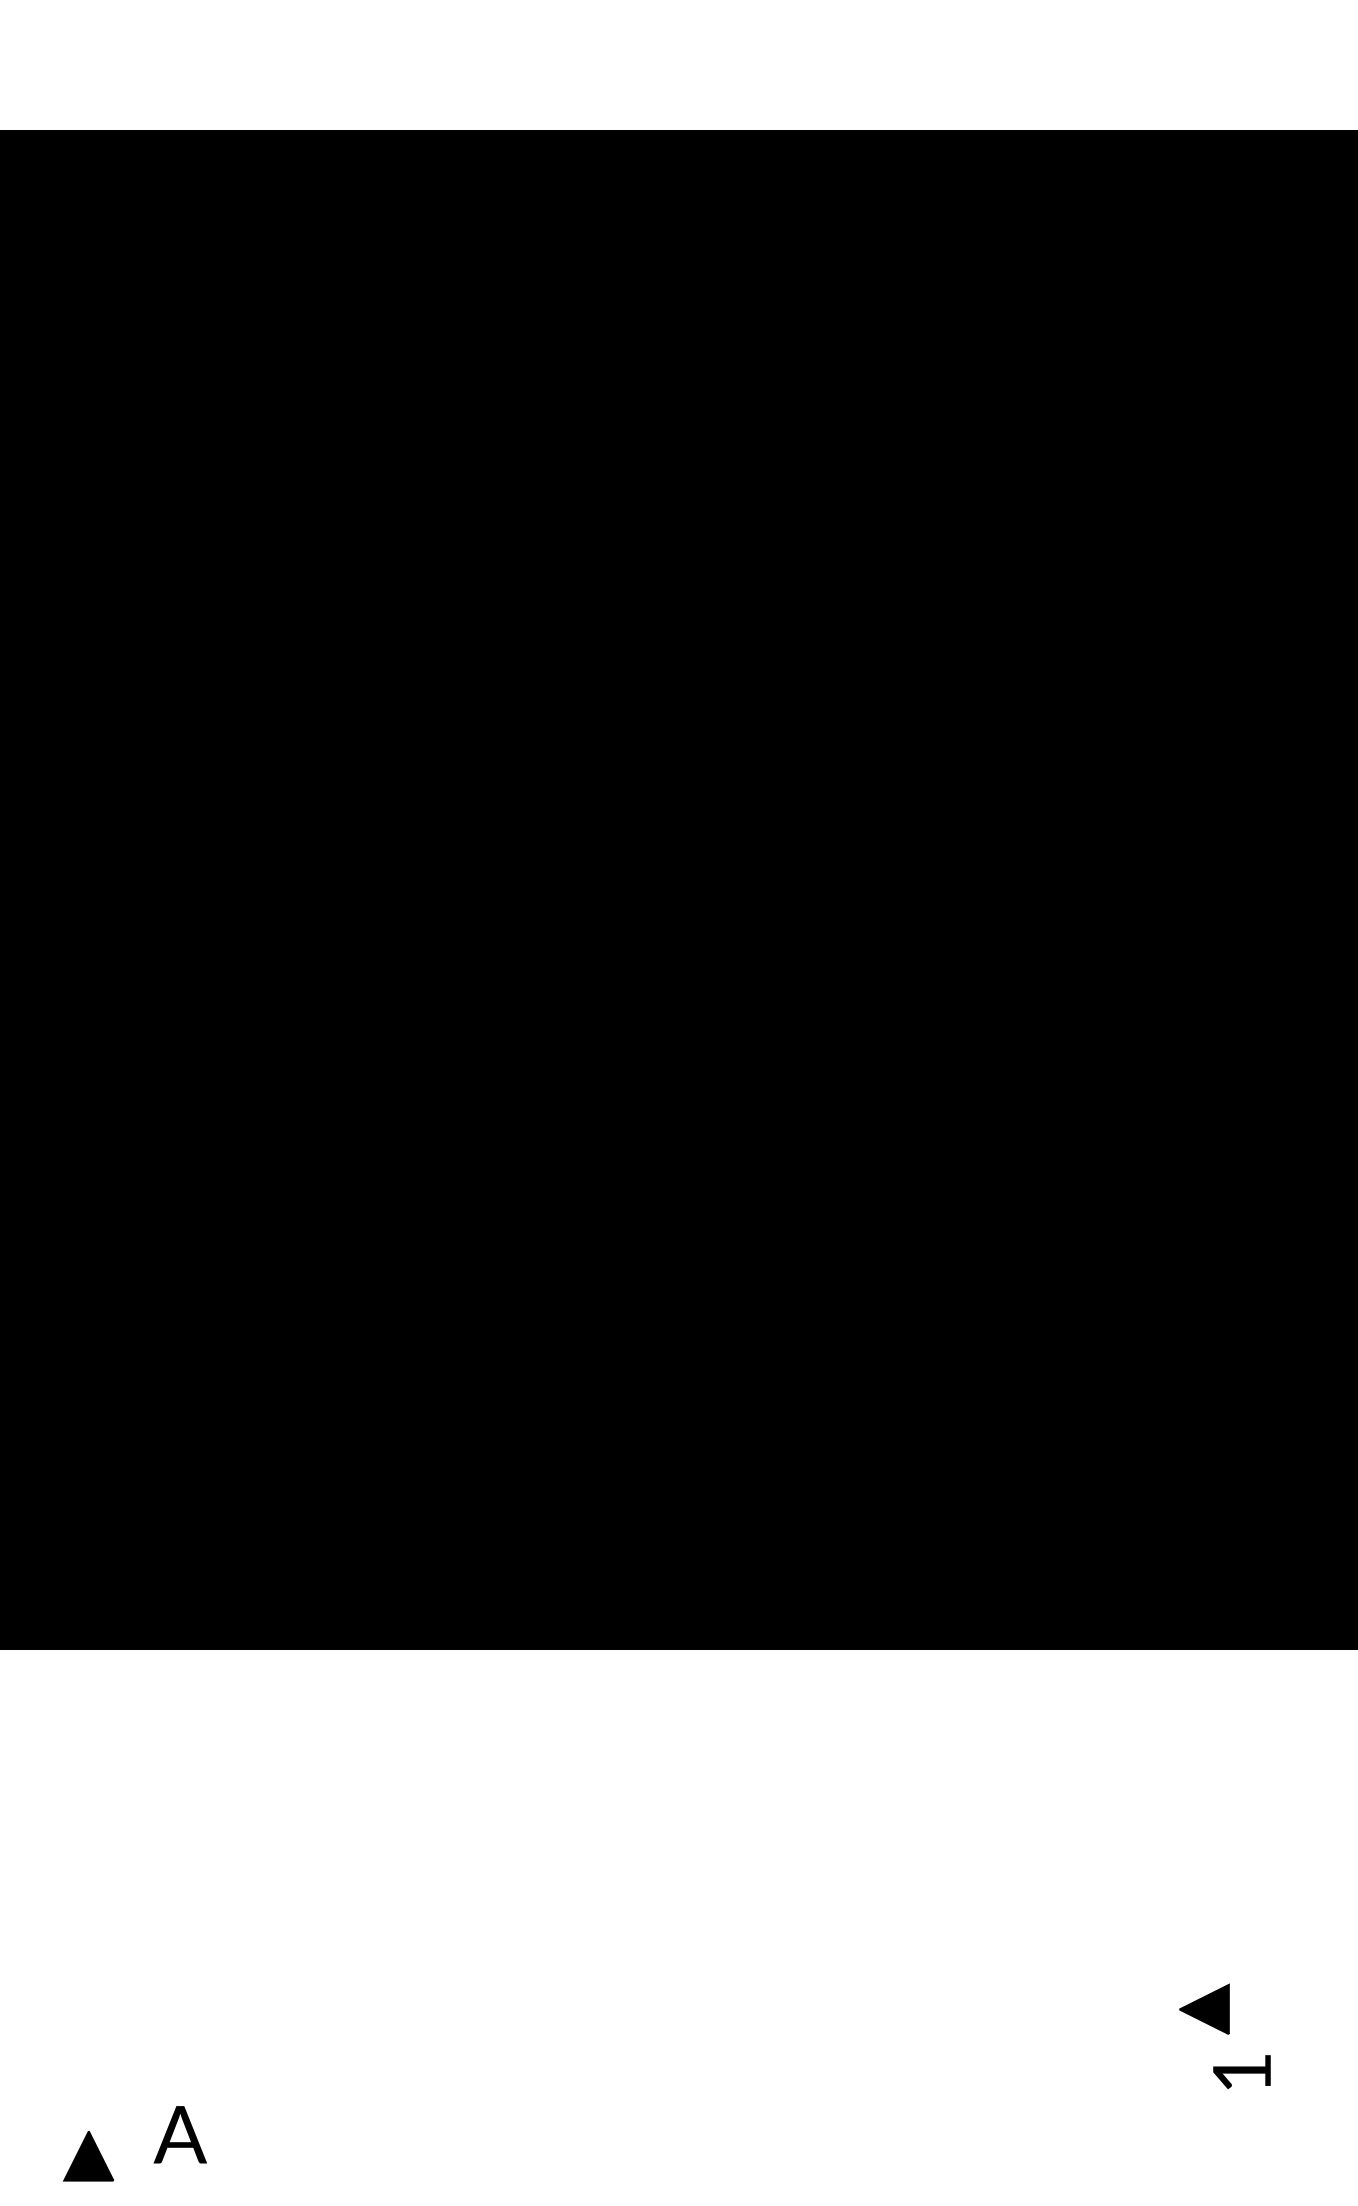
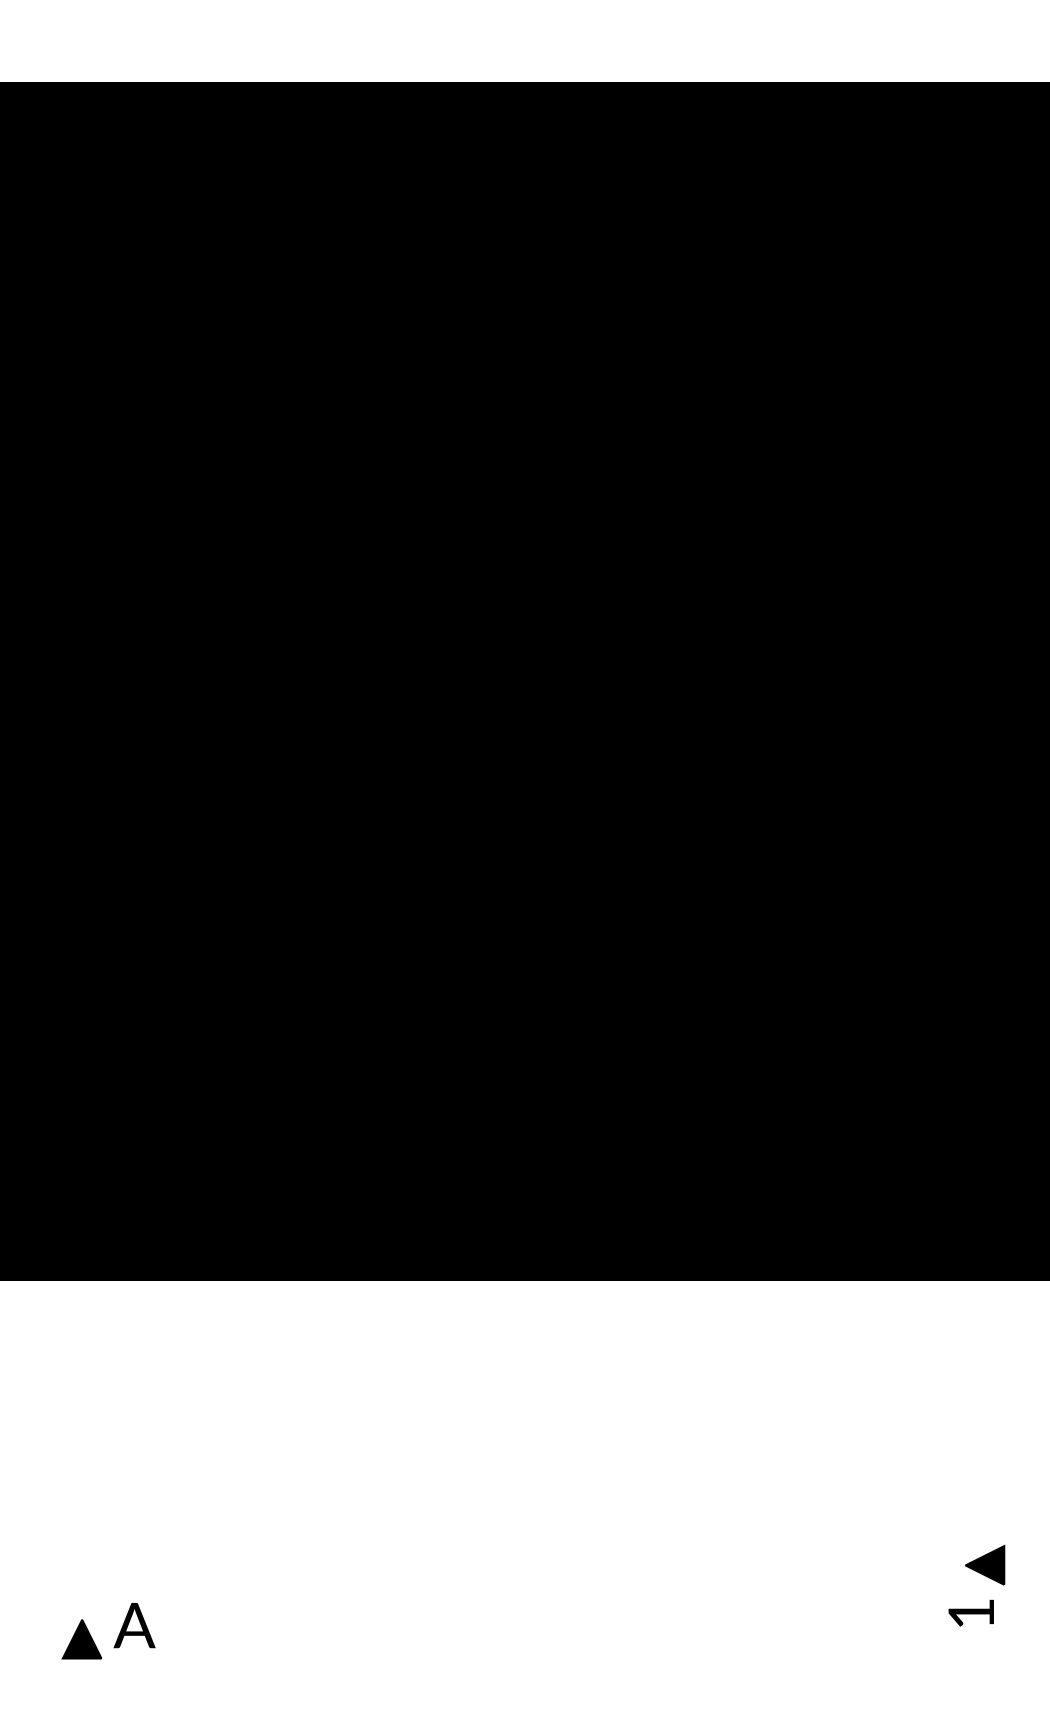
part: (1204, 2008) -> (985, 1564), moved
text: (179, 2134) -> (133, 1625), moved
part: (88, 2156) -> (81, 1639), moved

